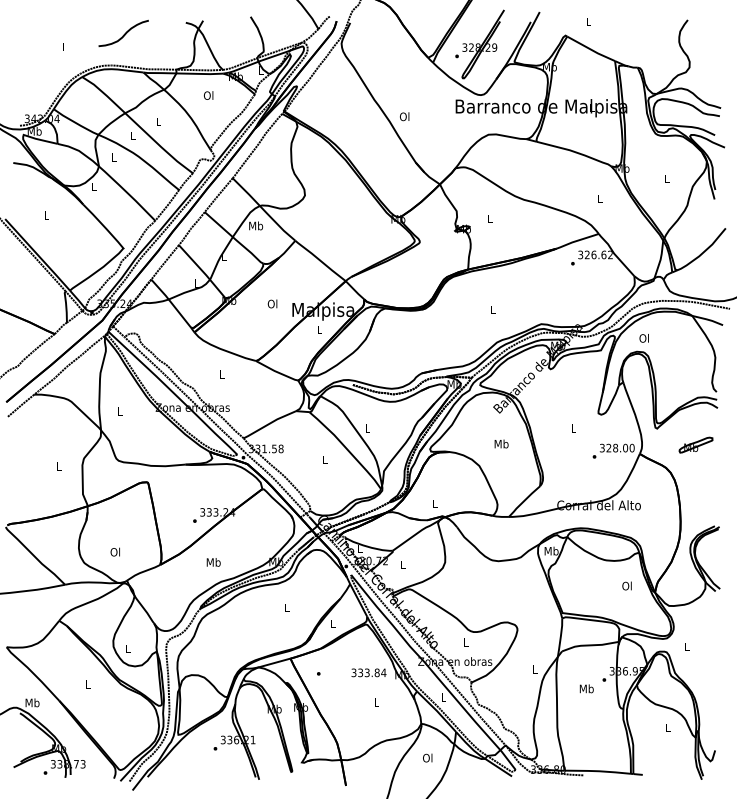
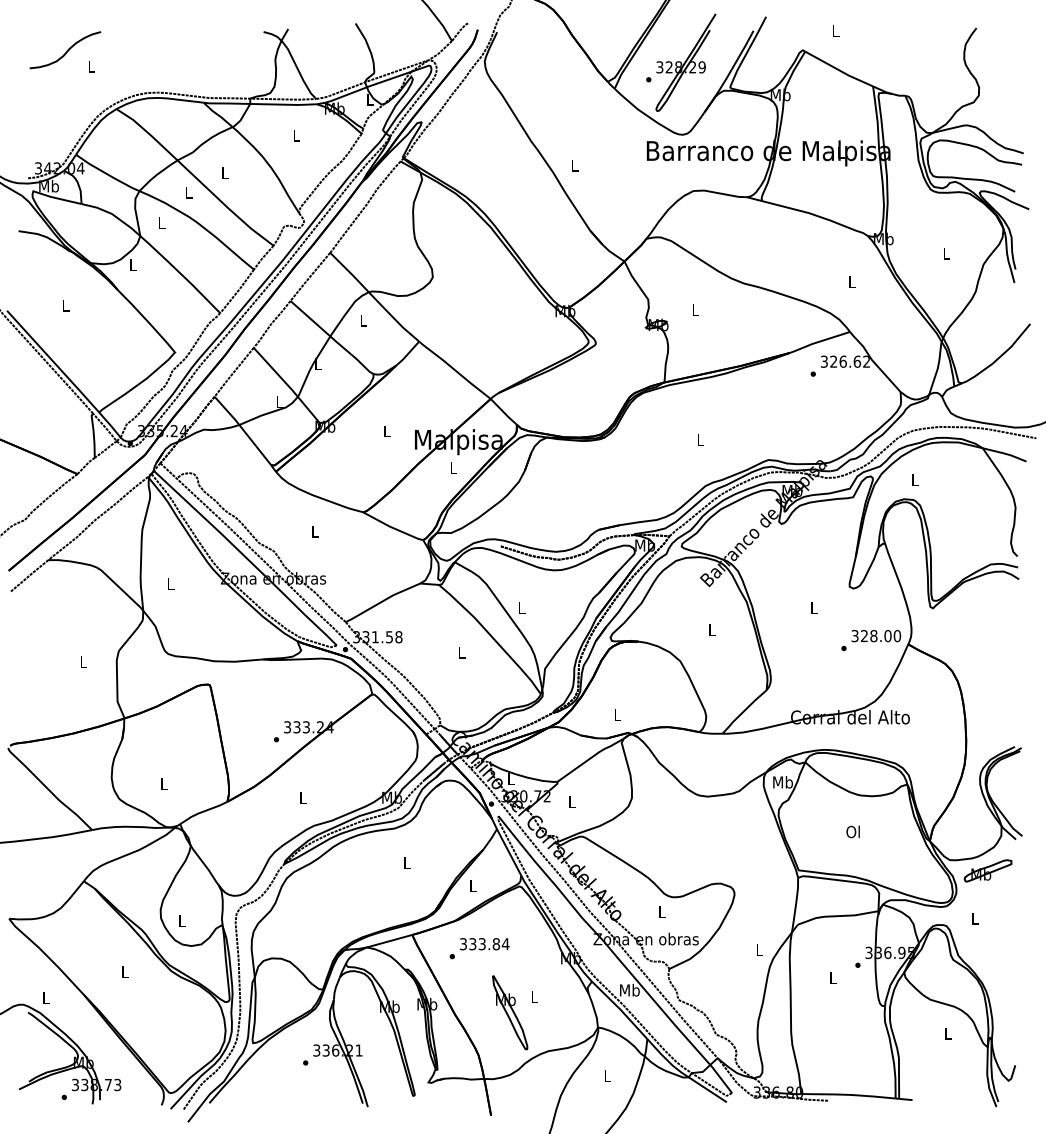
curve: (124, 33) -> (66, 50), moved
text: (208, 95) -> (295, 135), Ol -> L
text: (404, 116) -> (573, 165), Ol -> L
text: (256, 225) -> (363, 320), Mb -> L
text: (272, 304) -> (386, 431), Ol -> L
text: (644, 337) -> (914, 479), Ol -> L
text: (501, 443) -> (711, 629), Mb -> L
part: (695, 444) -> (987, 870), moved
text: (115, 551) -> (163, 783), Ol -> L
text: (213, 562) -> (303, 798), Mb -> L
text: (626, 585) -> (852, 831), moved
text: (368, 673) -> (484, 944), moved
text: (586, 688) -> (832, 977), Mb -> L
text: (443, 697) -> (629, 990), L -> Mb
text: (32, 702) -> (45, 997), Mb -> L
part: (359, 713) -> (510, 1012), added
text: (427, 757) -> (606, 1075), Ol -> L

